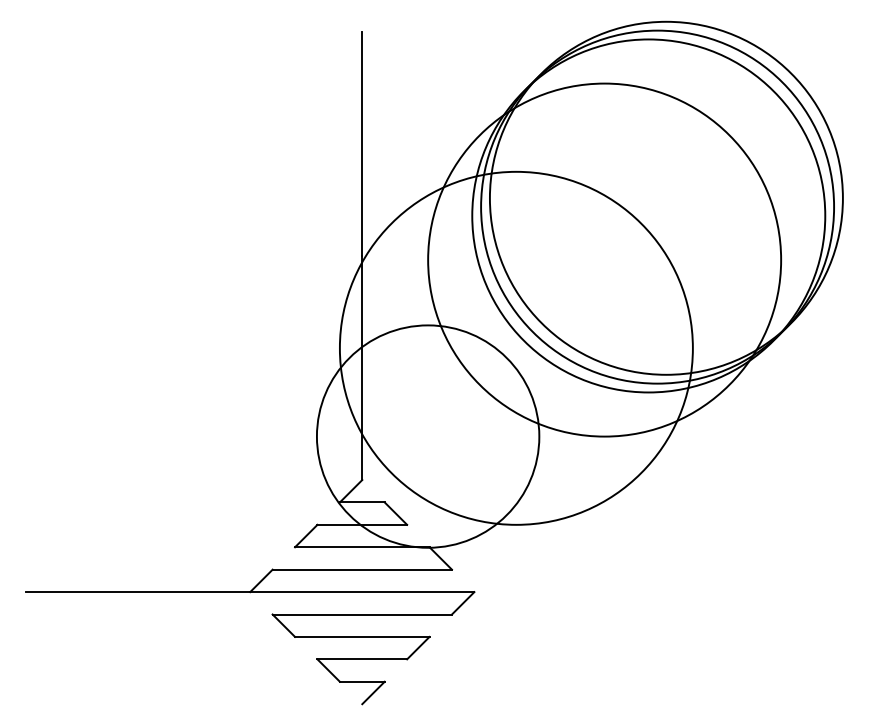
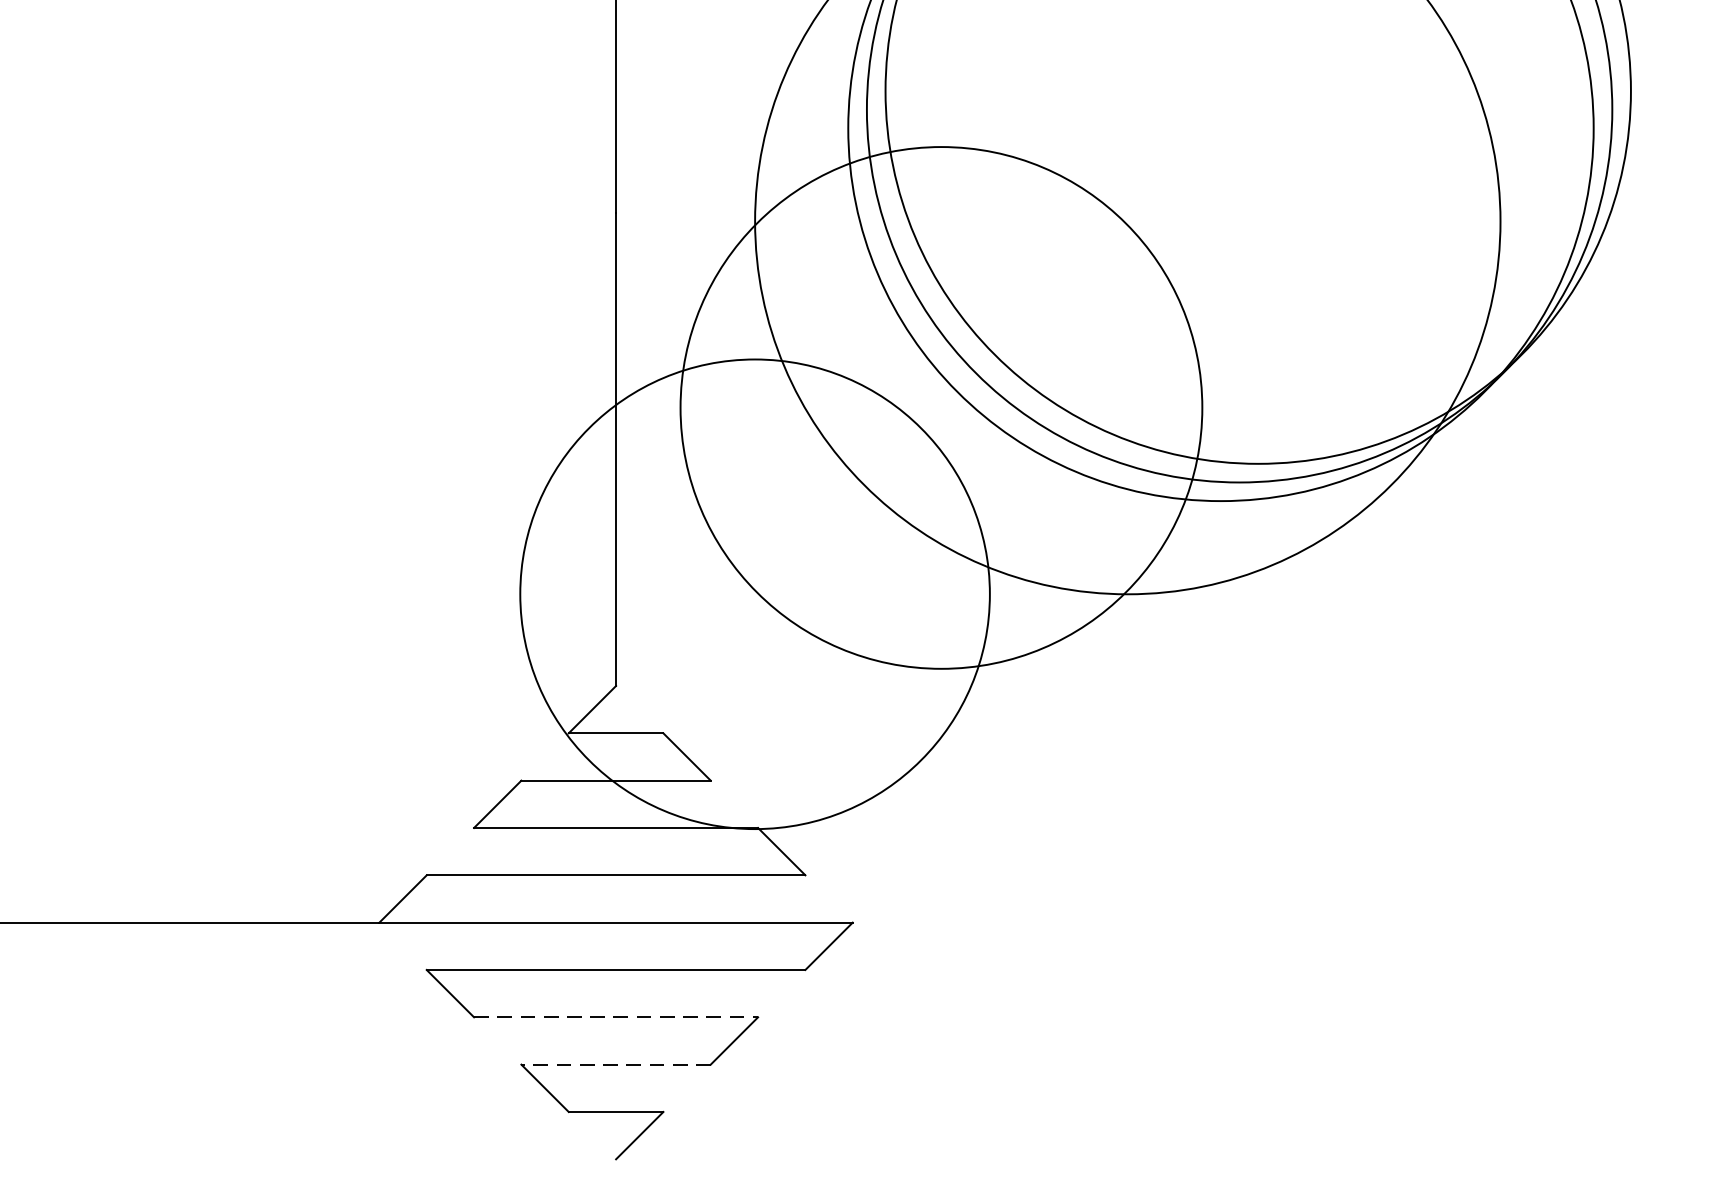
circle: (515, 347) -> (939, 406), size x0.7
line: (362, 636) -> (616, 1016), solid -> dashed
line: (362, 659) -> (616, 1064), solid -> dashed

